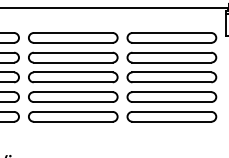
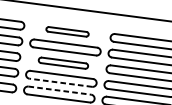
part: (73, 37) -> (67, 31), size x0.6
part: (73, 77) -> (63, 63), size x0.7
line: (72, 102) -> (60, 83), solid -> dashed
line: (73, 111) -> (60, 90), solid -> dashed

